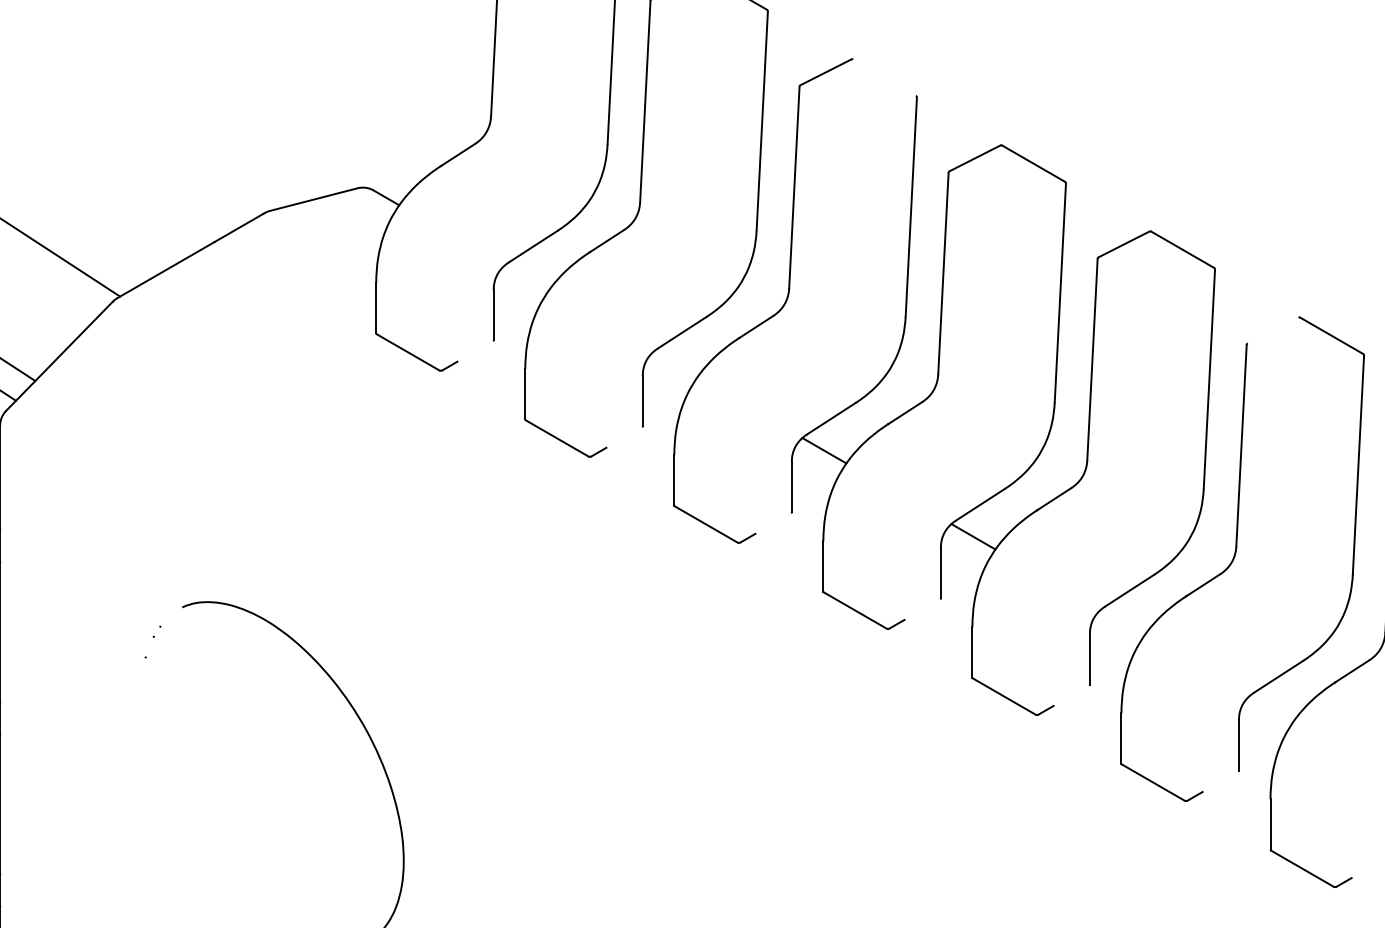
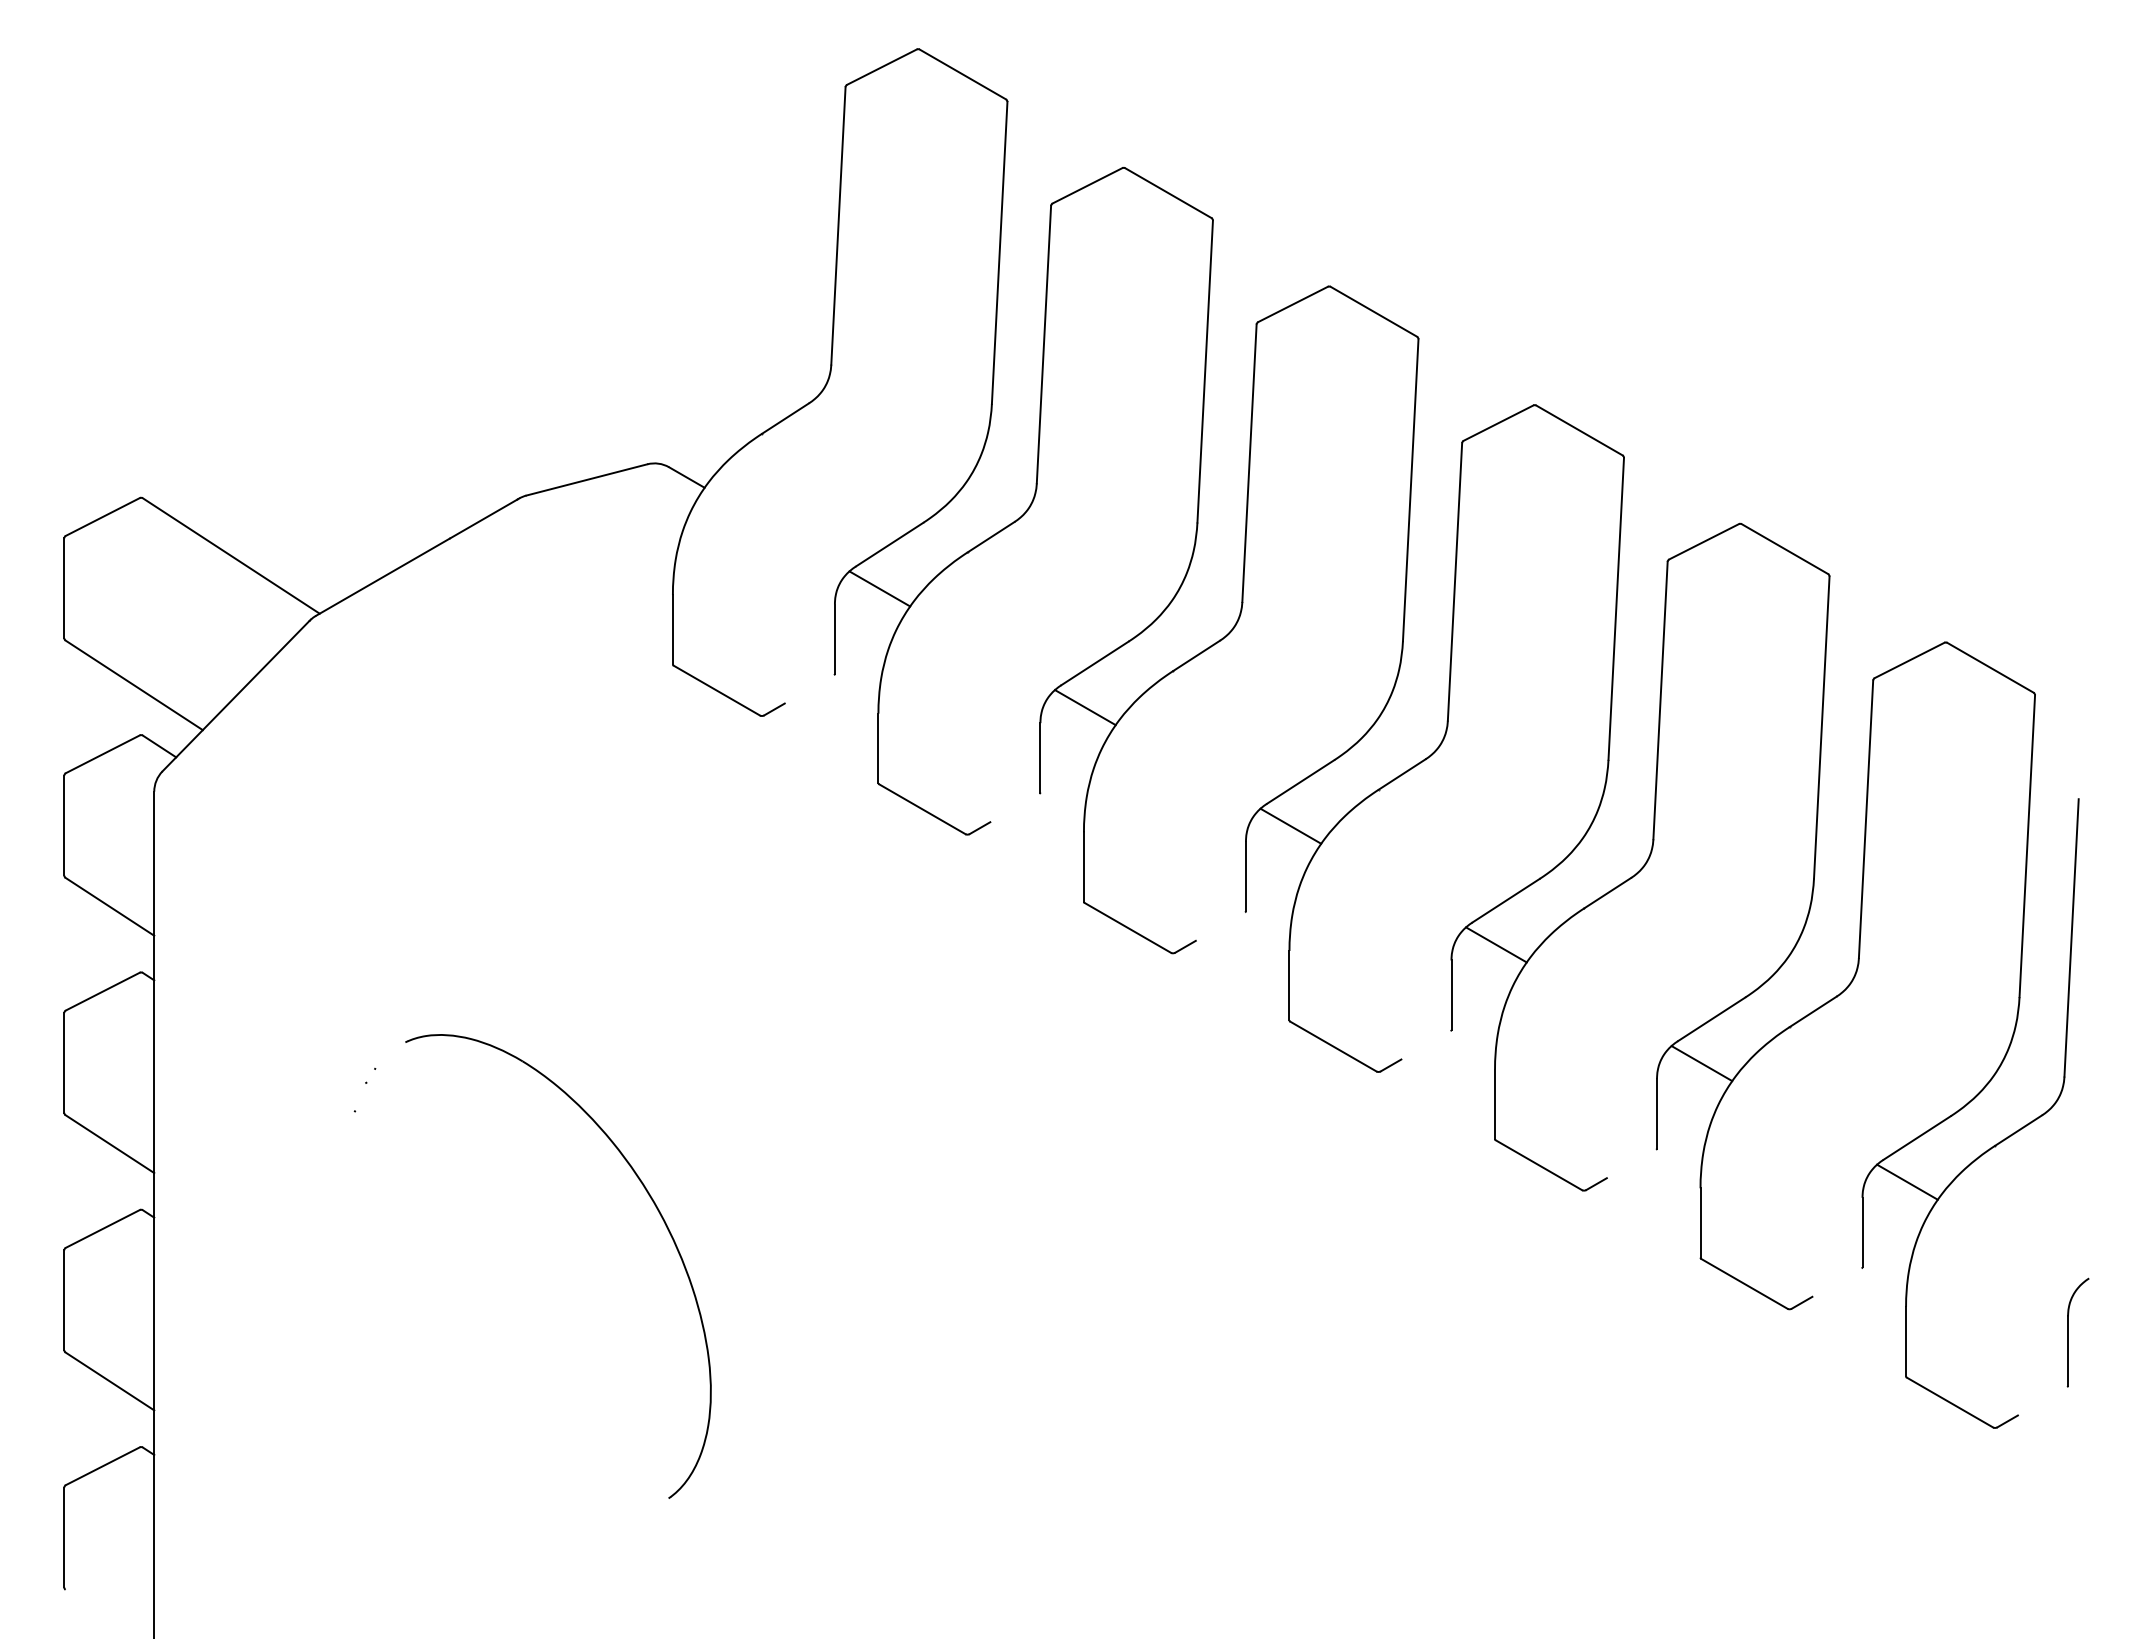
line: (884, 77) -> (1373, 311), added
line: (526, 278) -> (879, 588), added
line: (1273, 330) -> (1909, 660), added
line: (675, 364) -> (1085, 707), added
line: (1122, 622) -> (1701, 1063), added
line: (1271, 708) -> (1907, 1181), added

